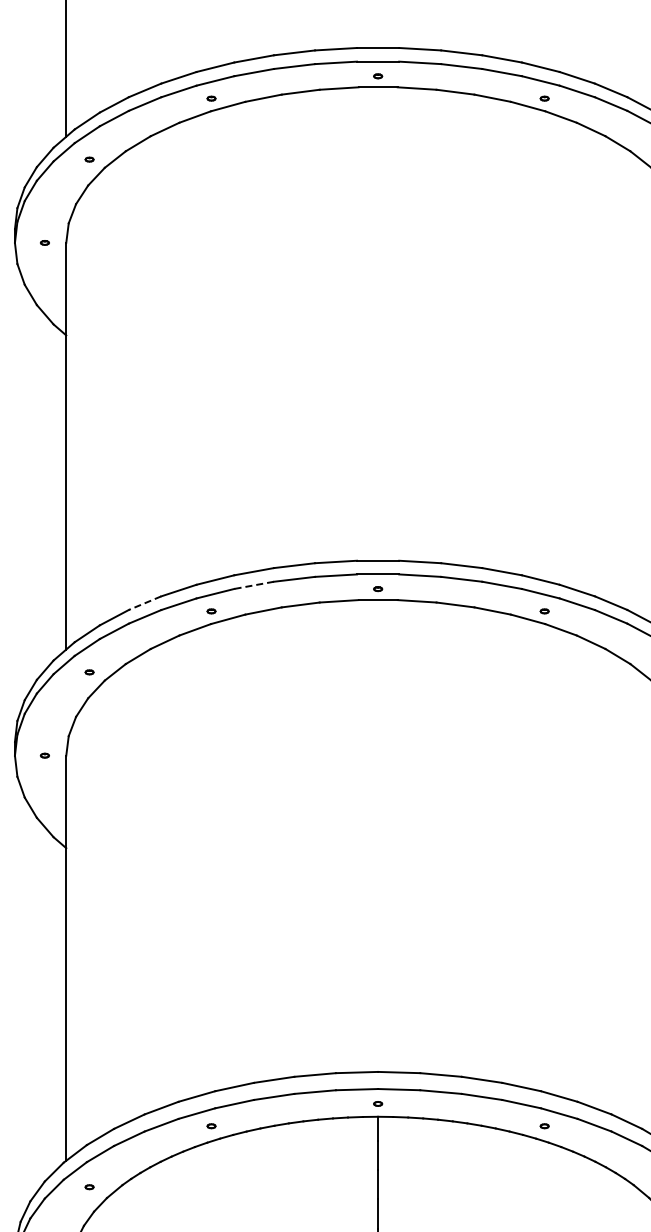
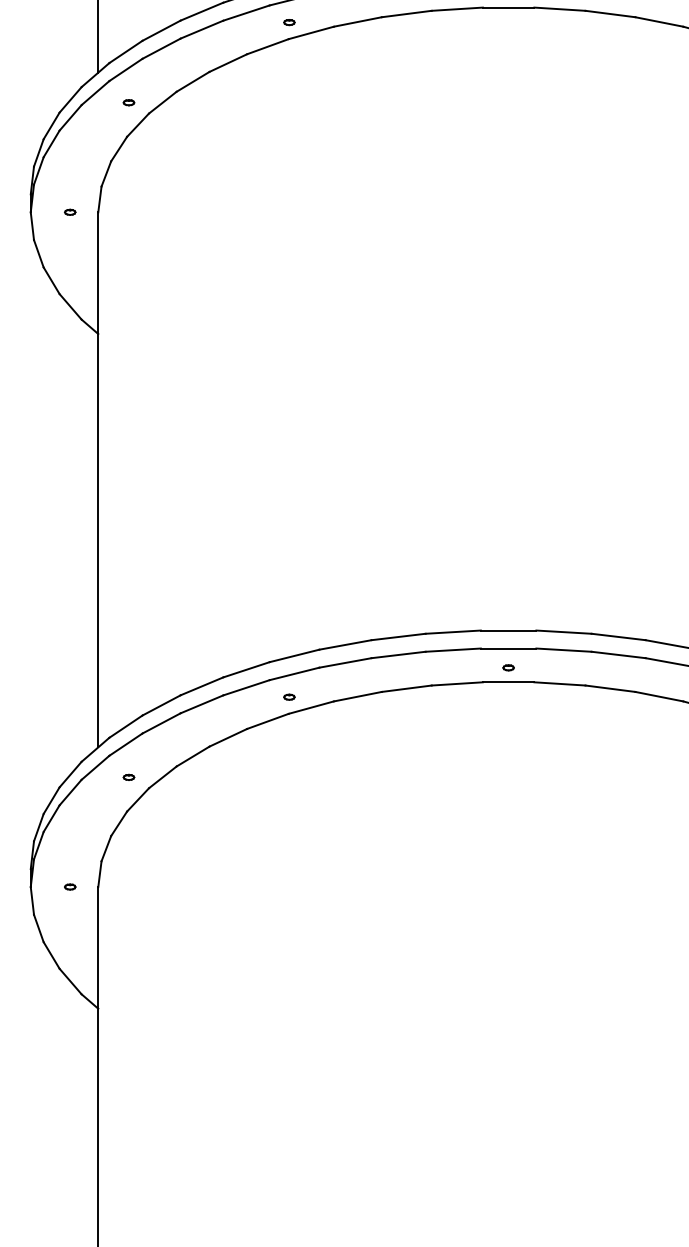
line: (253, 585) -> (344, 663), dashed -> solid
line: (145, 603) -> (202, 686), dashed -> solid

